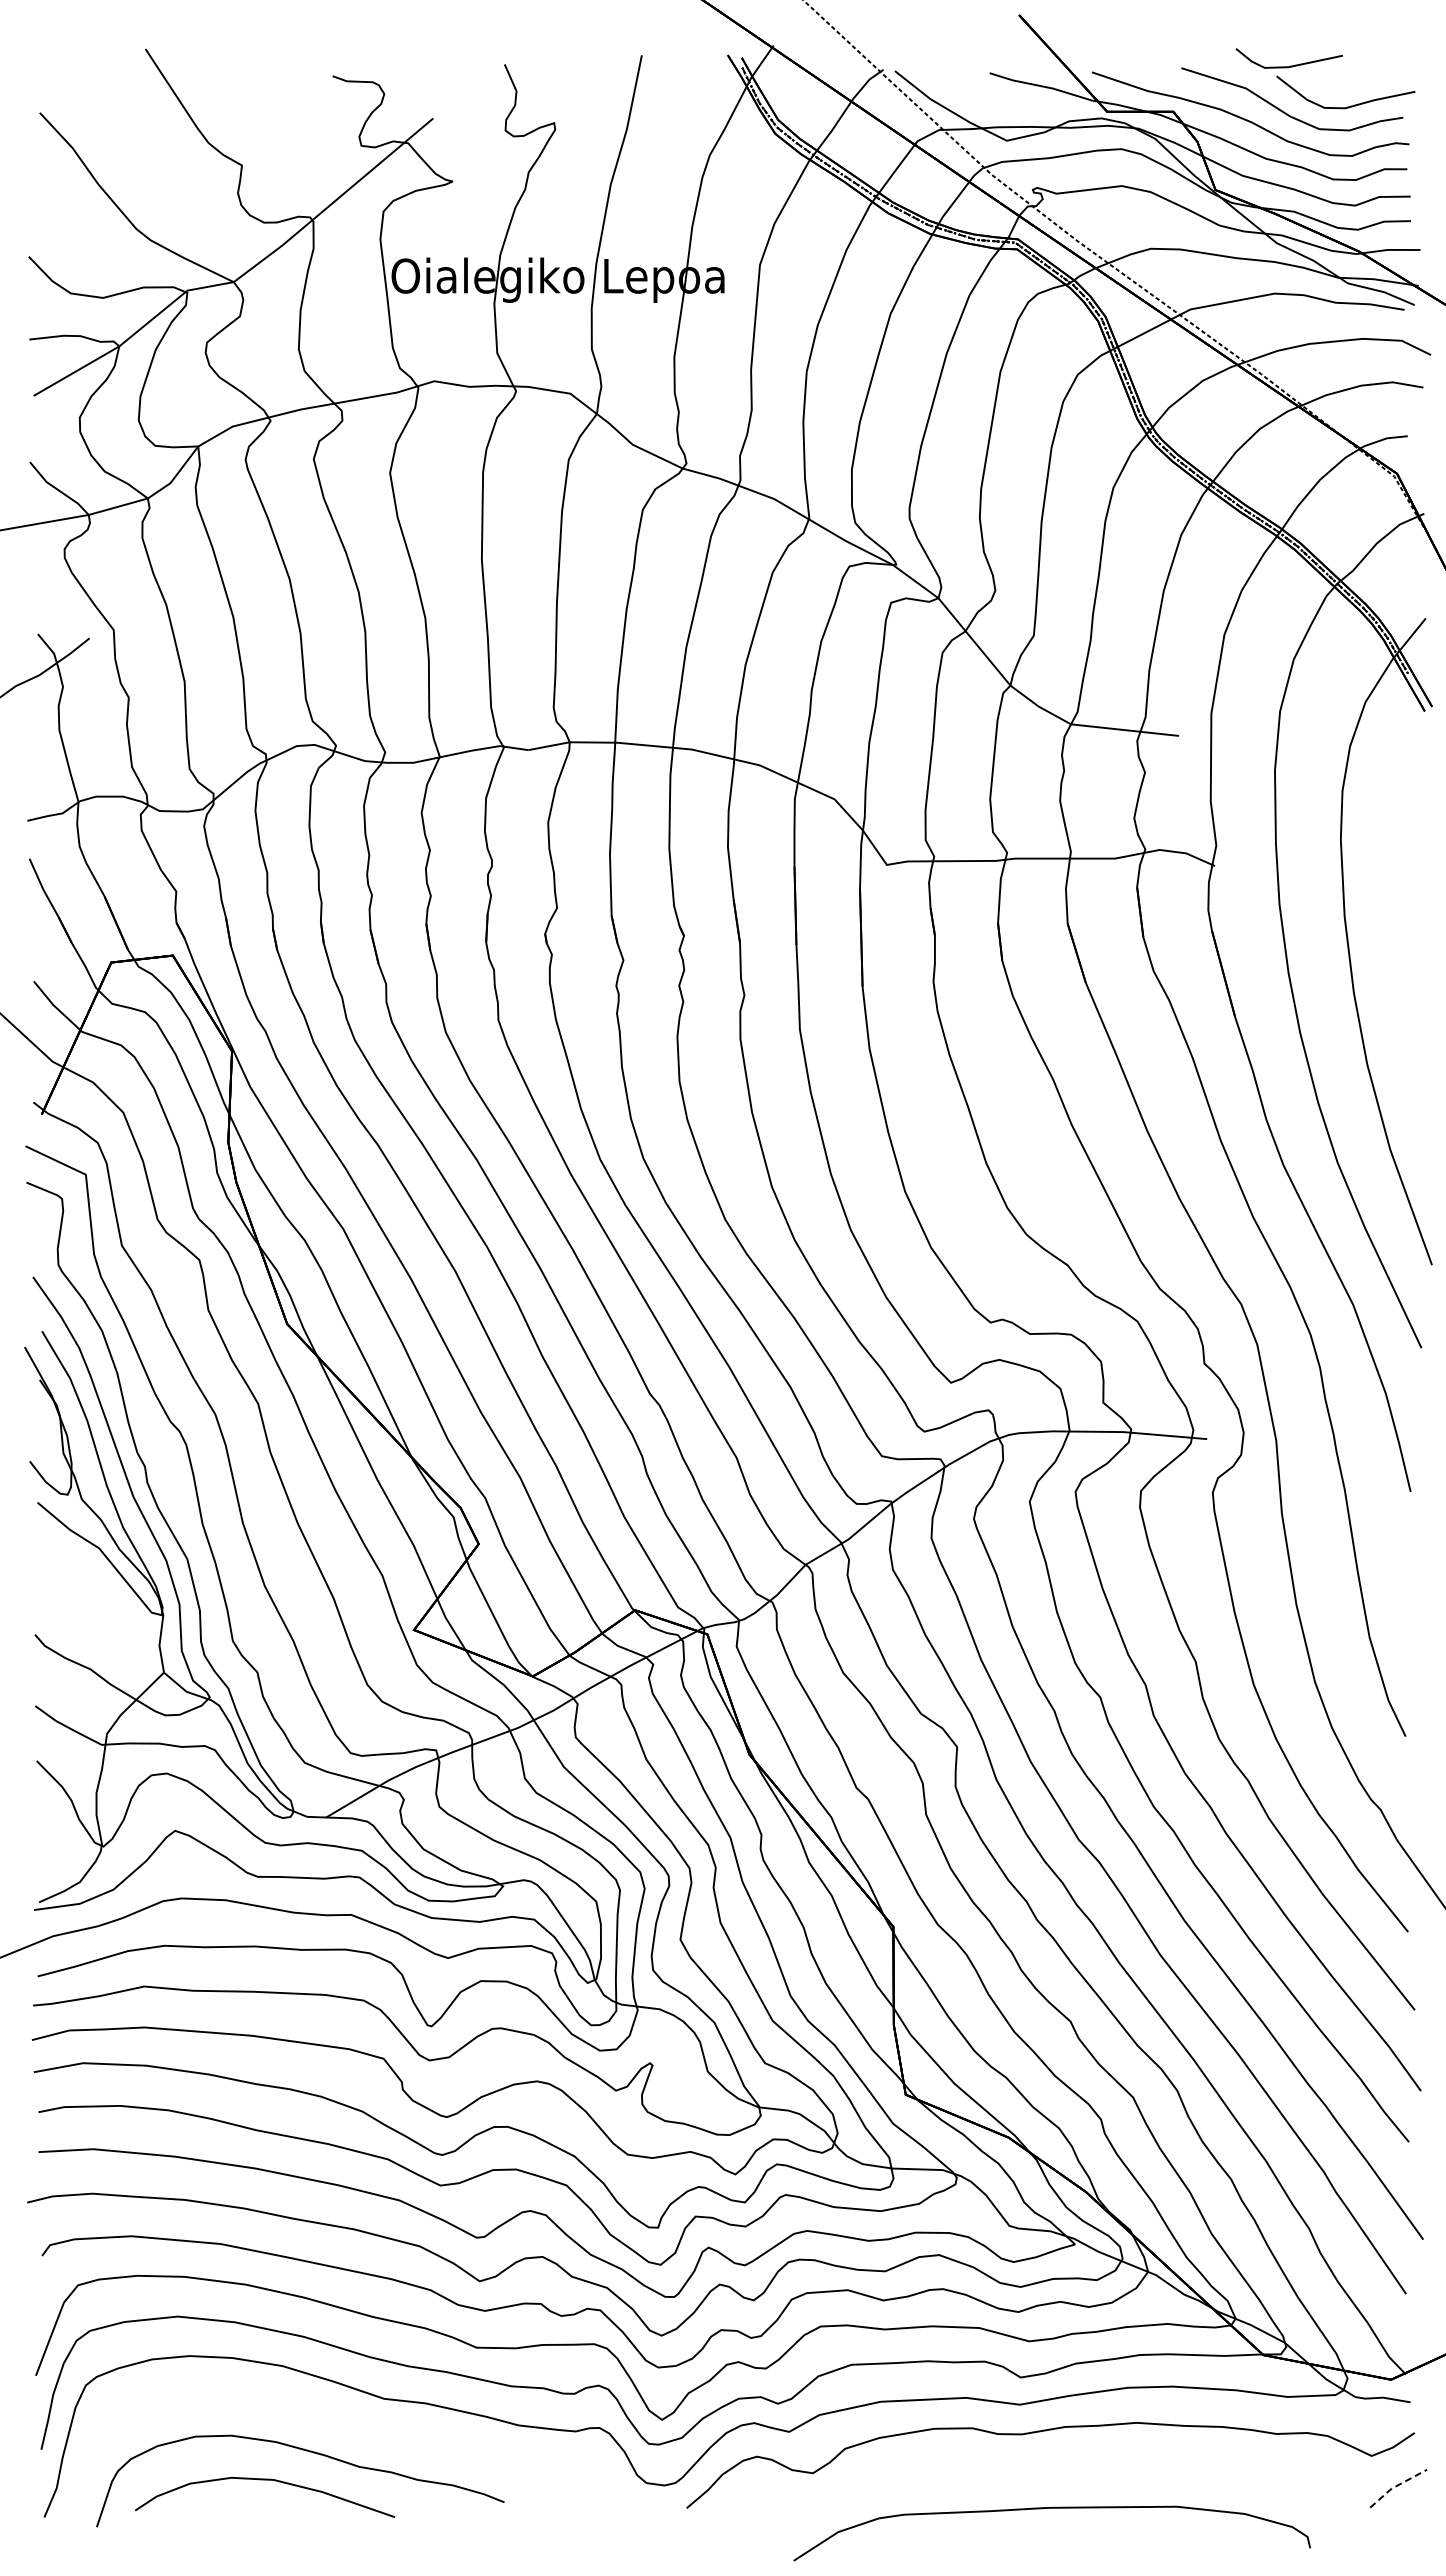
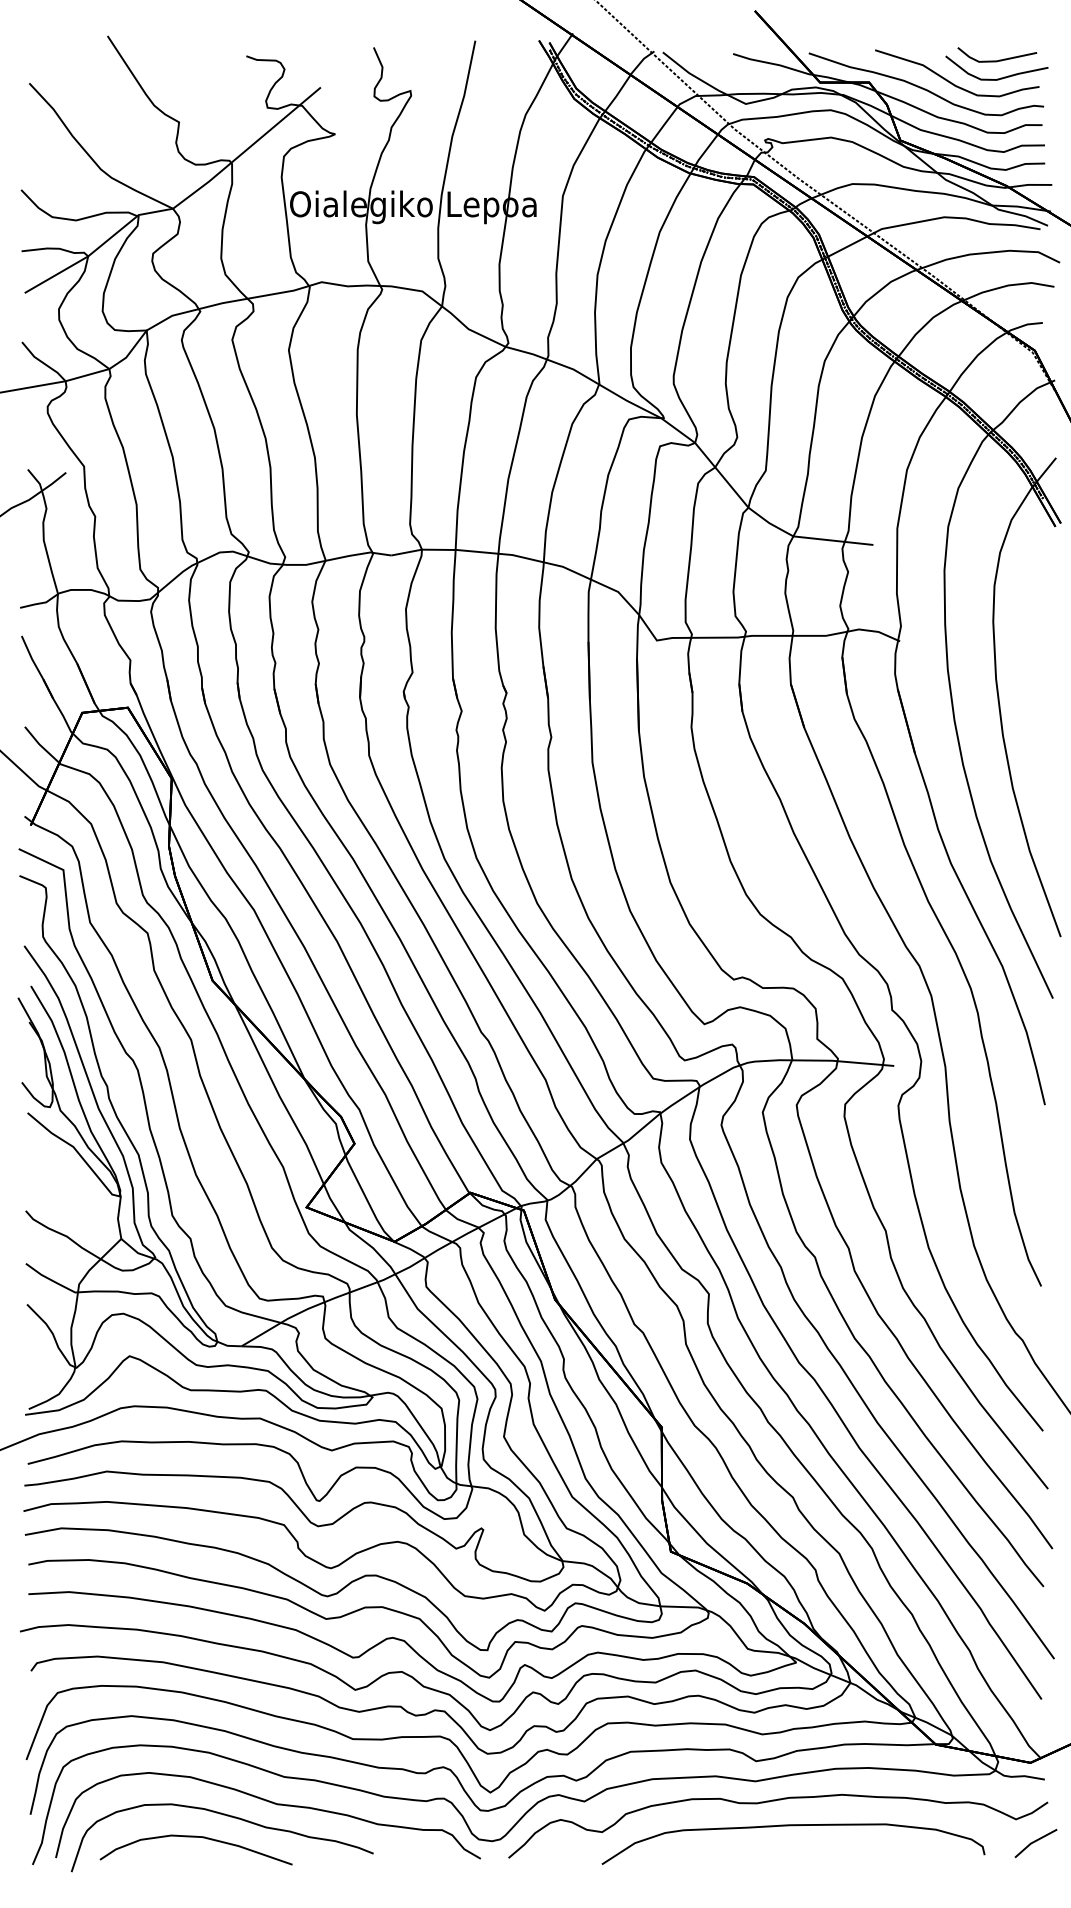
line: (1290, 65) -> (998, 60), moved
curve: (367, 2434) -> (272, 1803), added
line: (1396, 2485) -> (1034, 1841), dashed -> solid
curve: (1051, 2508) -> (792, 1825), moved

